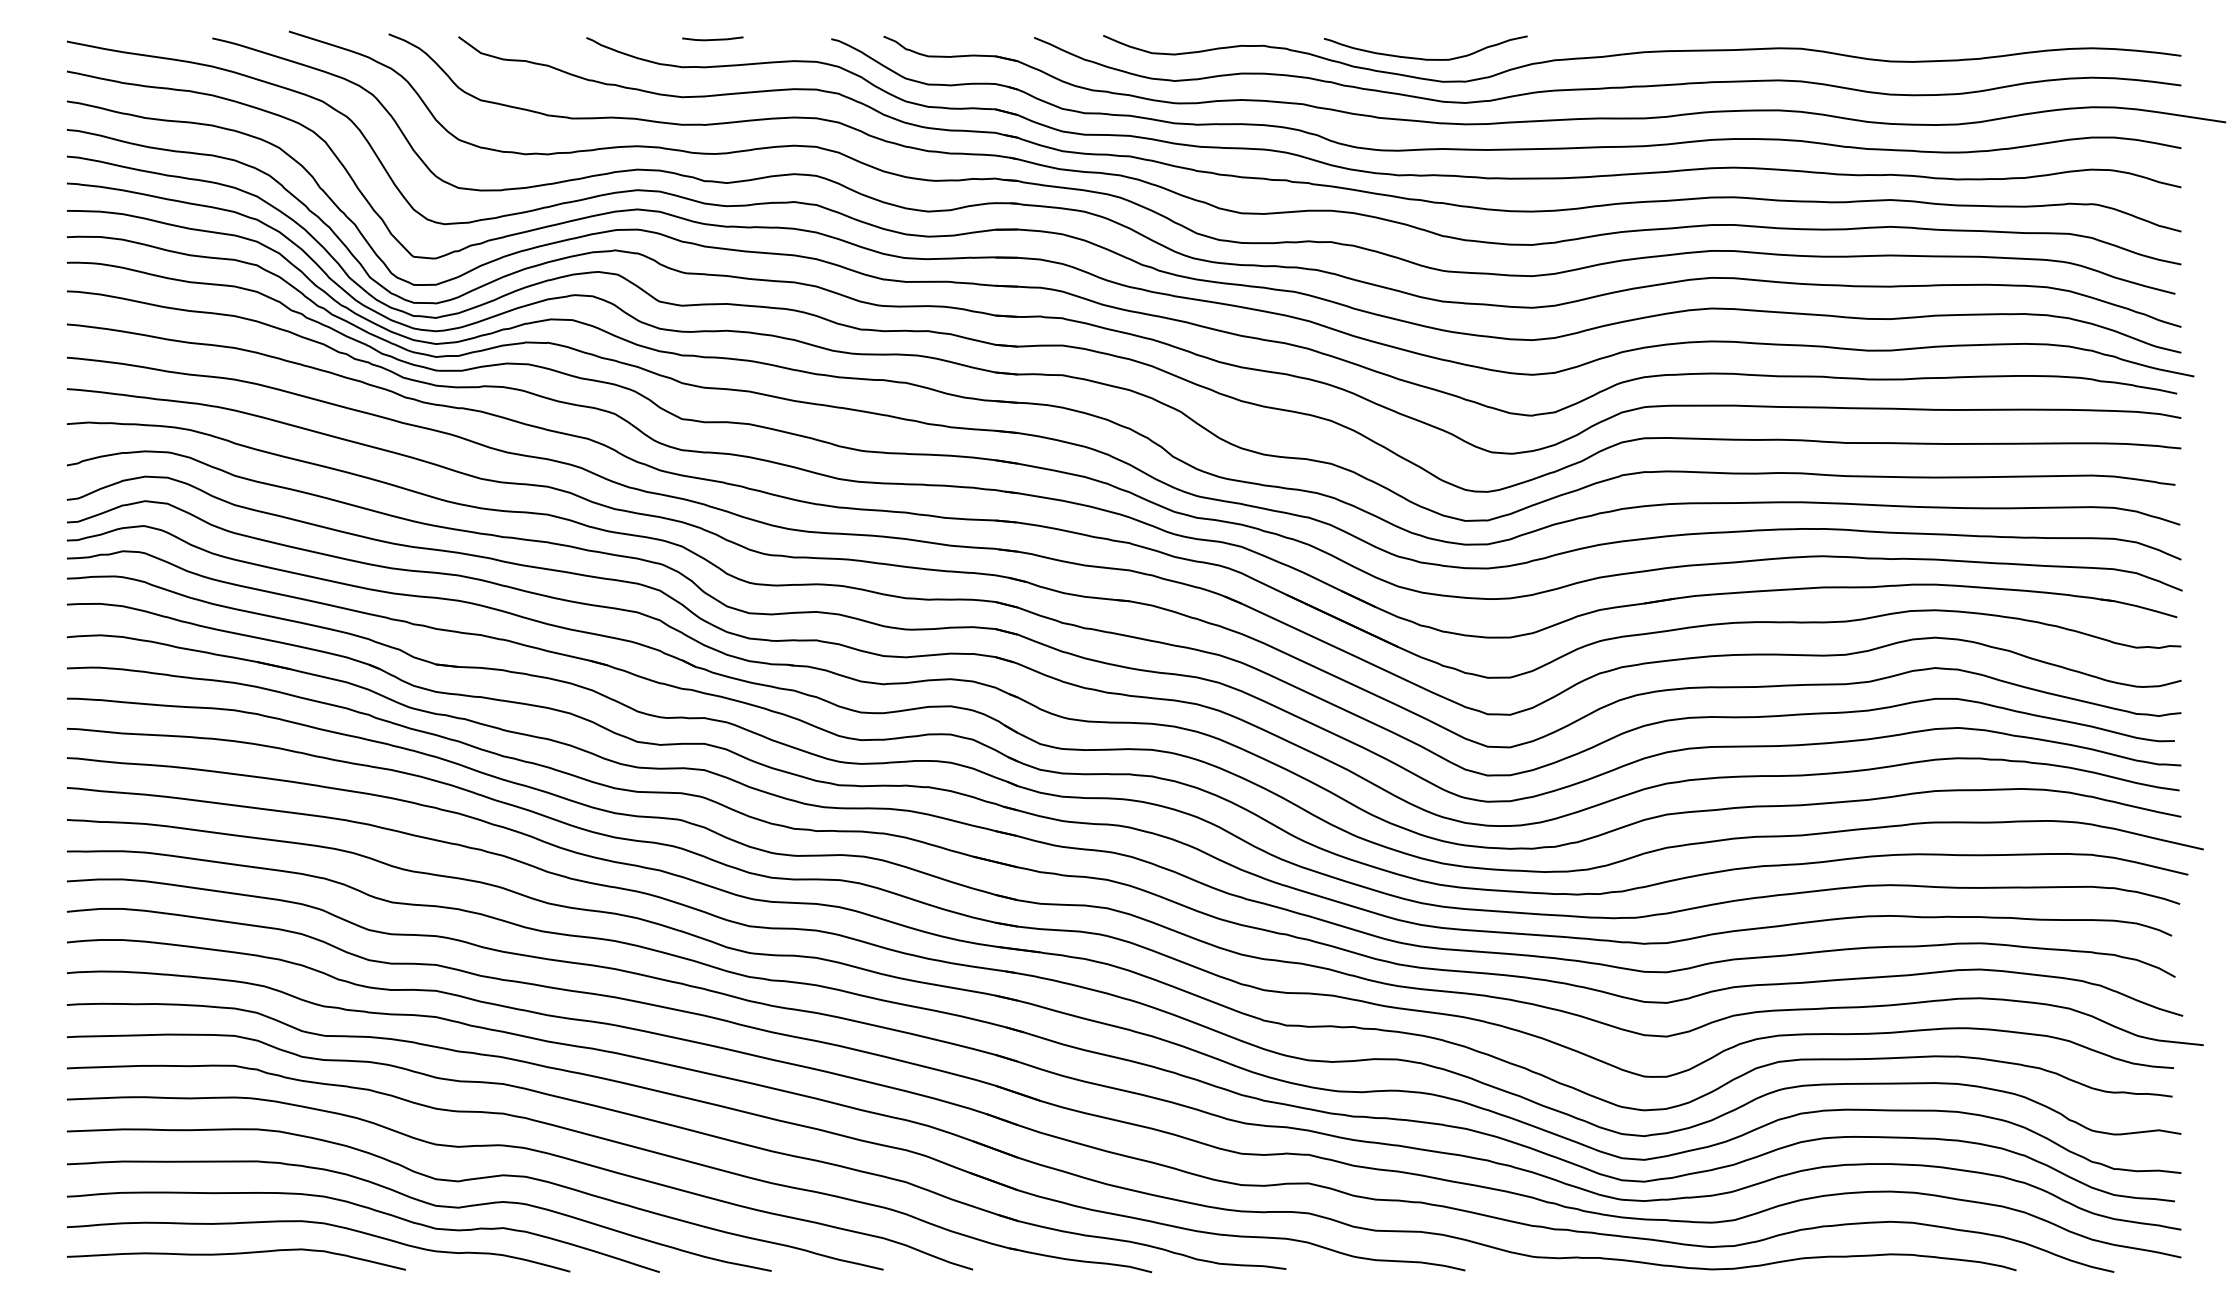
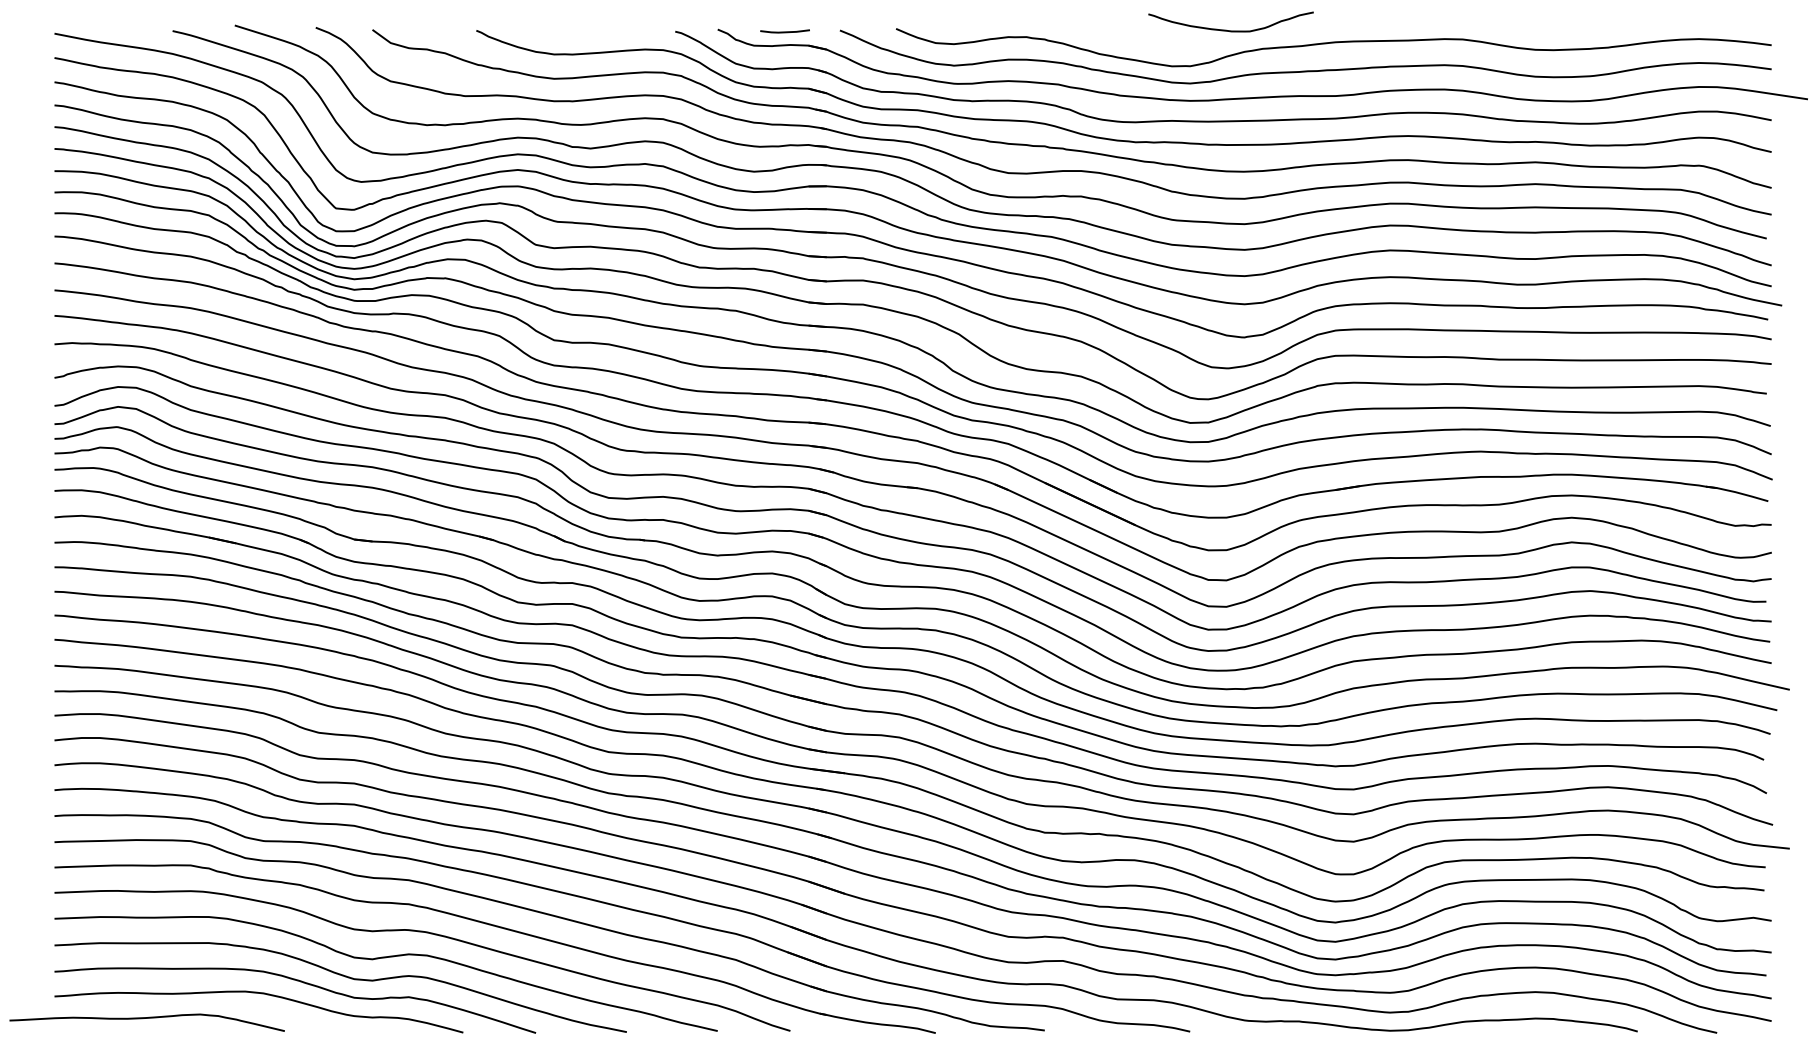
line: (712, 38) -> (784, 31), moved
curve: (1420, 57) -> (1226, 29), moved
curve: (235, 1254) -> (146, 1018), moved

